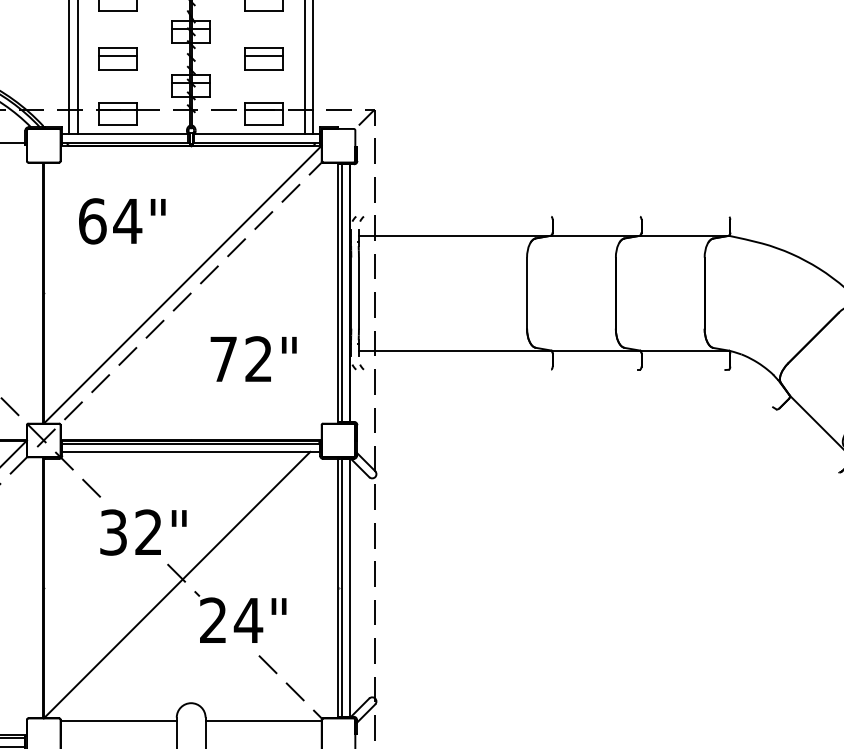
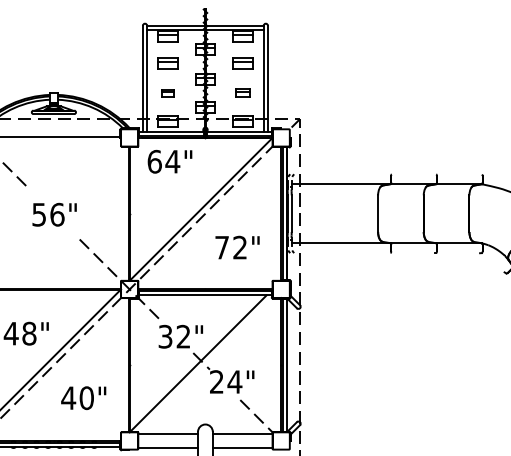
part: (117, 59) -> (167, 93), size x0.6
part: (263, 59) -> (242, 93), size x0.7
text: (121, 220) -> (169, 161), moved

